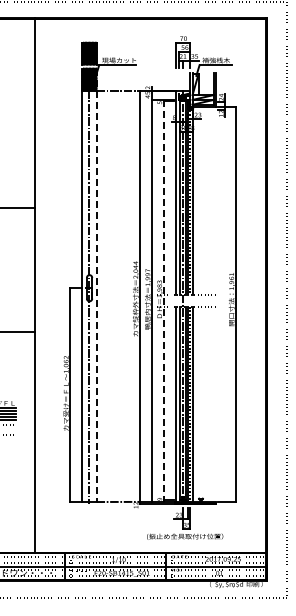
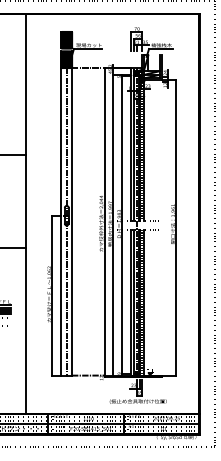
line: (96, 285) -> (71, 213), dashed -> solid
line: (163, 301) -> (122, 225), dashed -> solid

